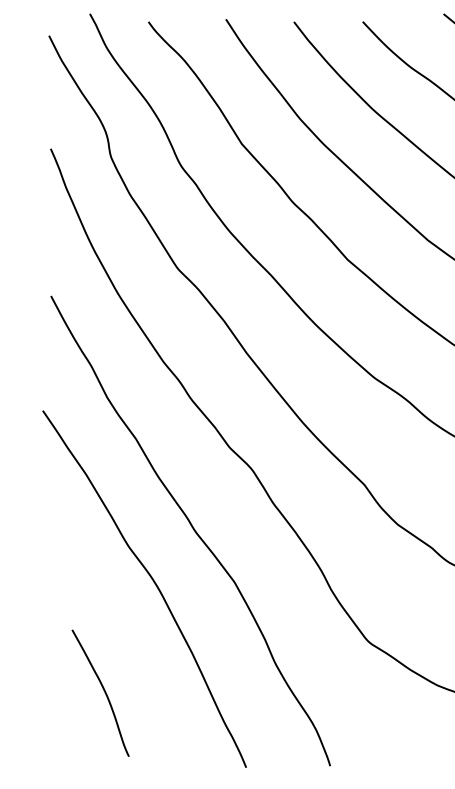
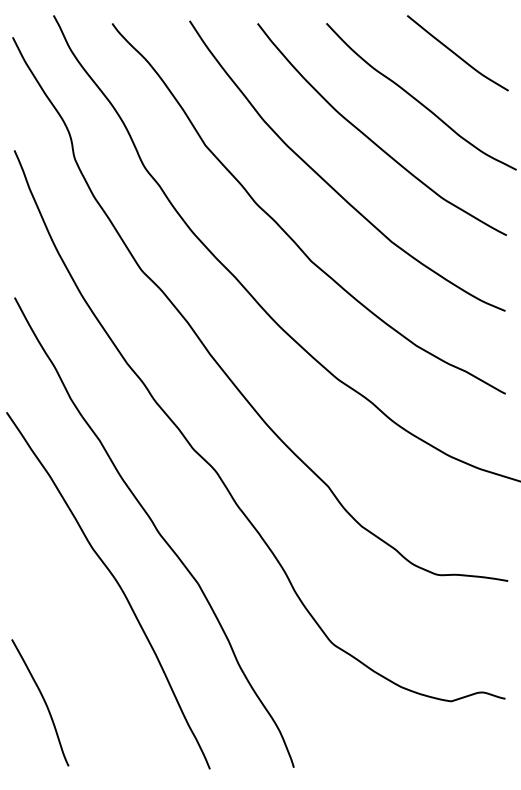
curve: (103, 691) -> (43, 701), moved

